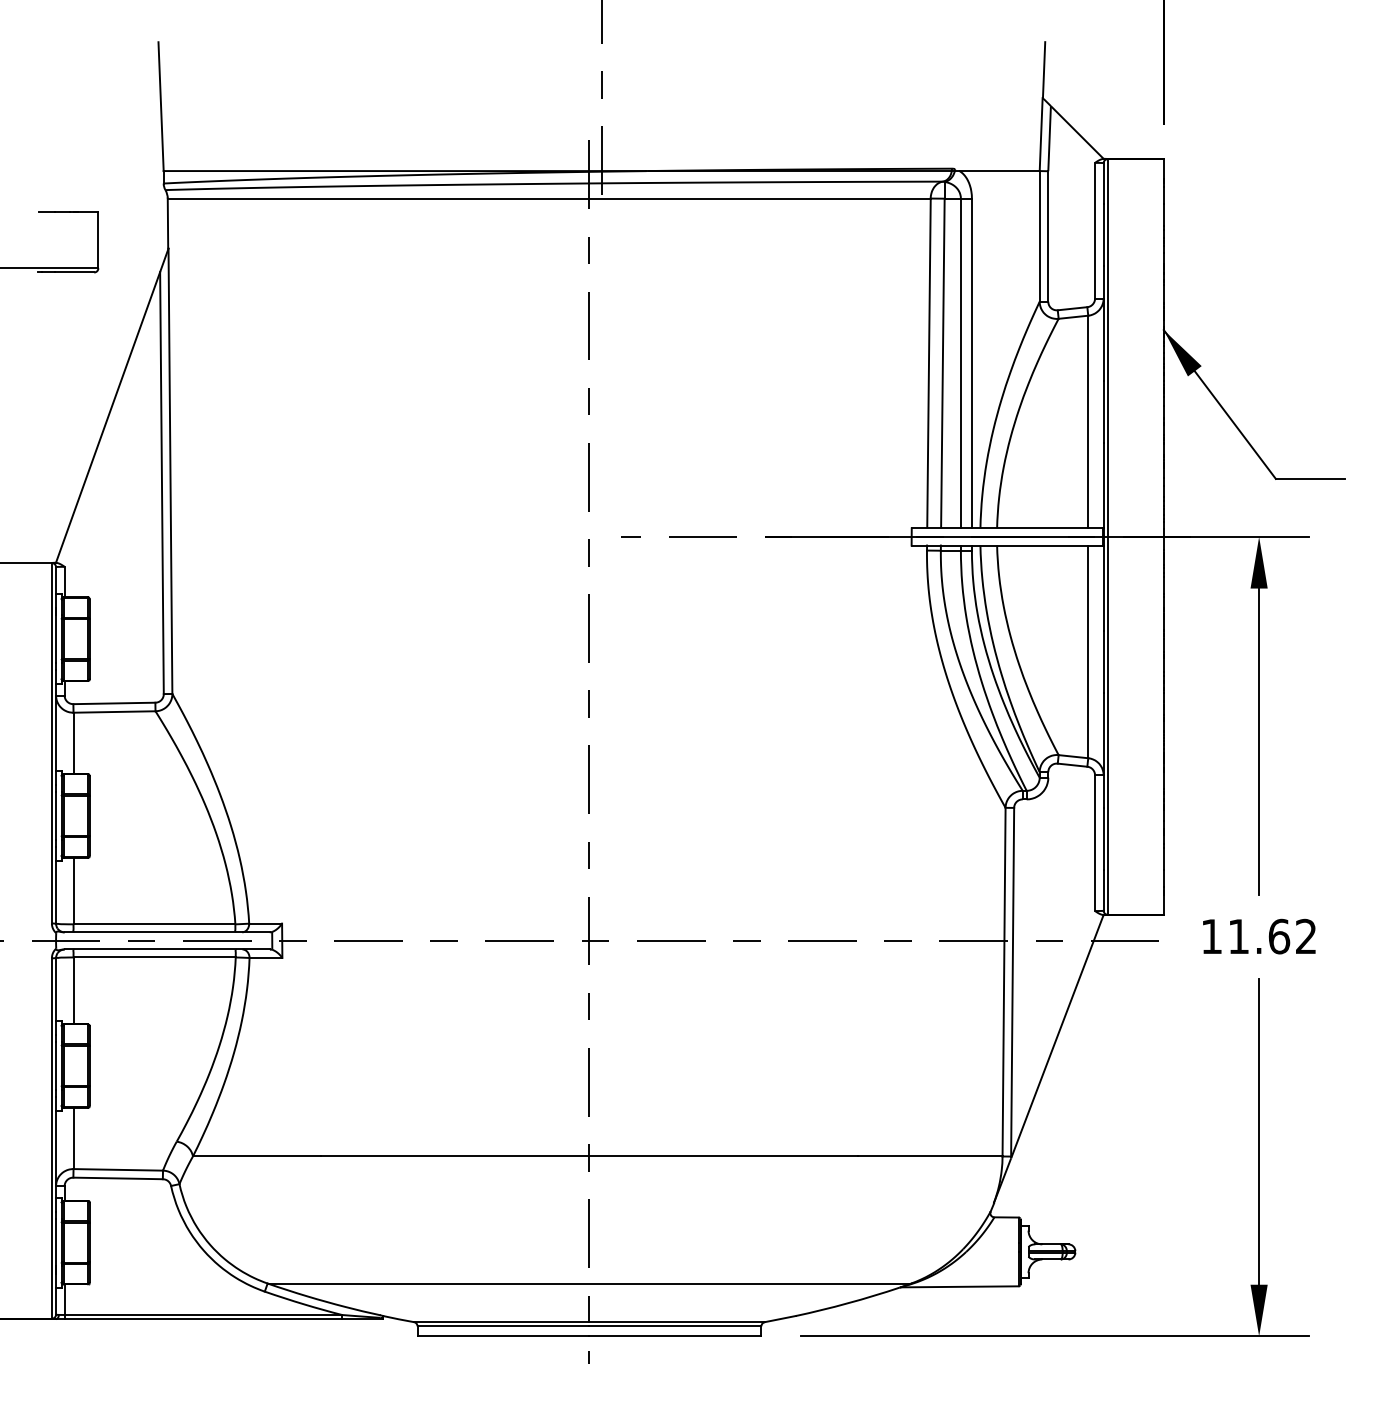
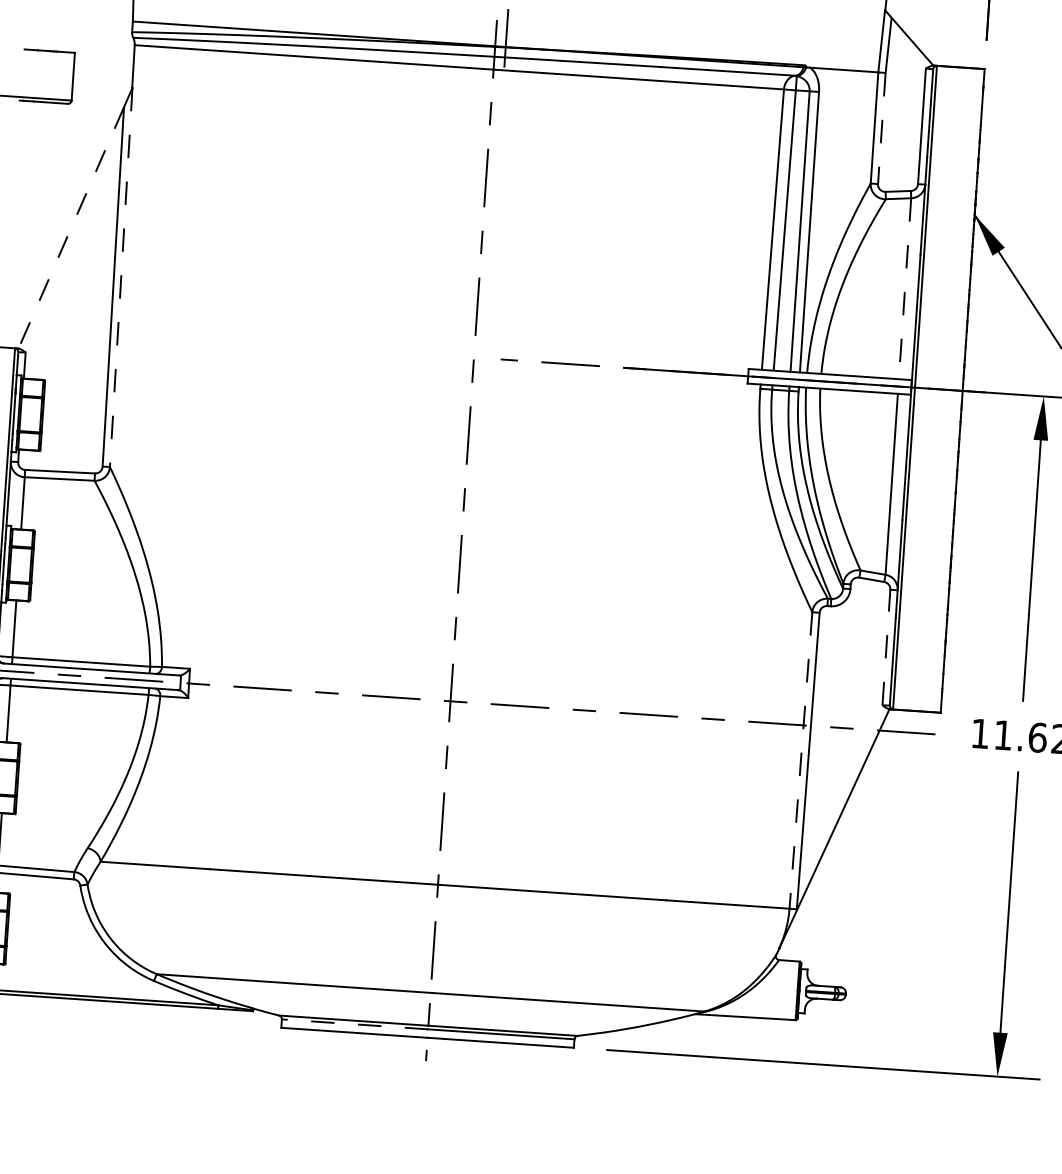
line: (1048, 236) -> (882, 128), solid -> dashed
line: (107, 417) -> (70, 227), solid -> dashed
line: (1088, 422) -> (905, 289), solid -> dashed
line: (170, 471) -> (121, 277), solid -> dashed
line: (1095, 843) -> (886, 647), solid -> dashed
line: (1004, 982) -> (801, 760), solid -> dashed
line: (503, 1326) -> (355, 1024), solid -> dashed

